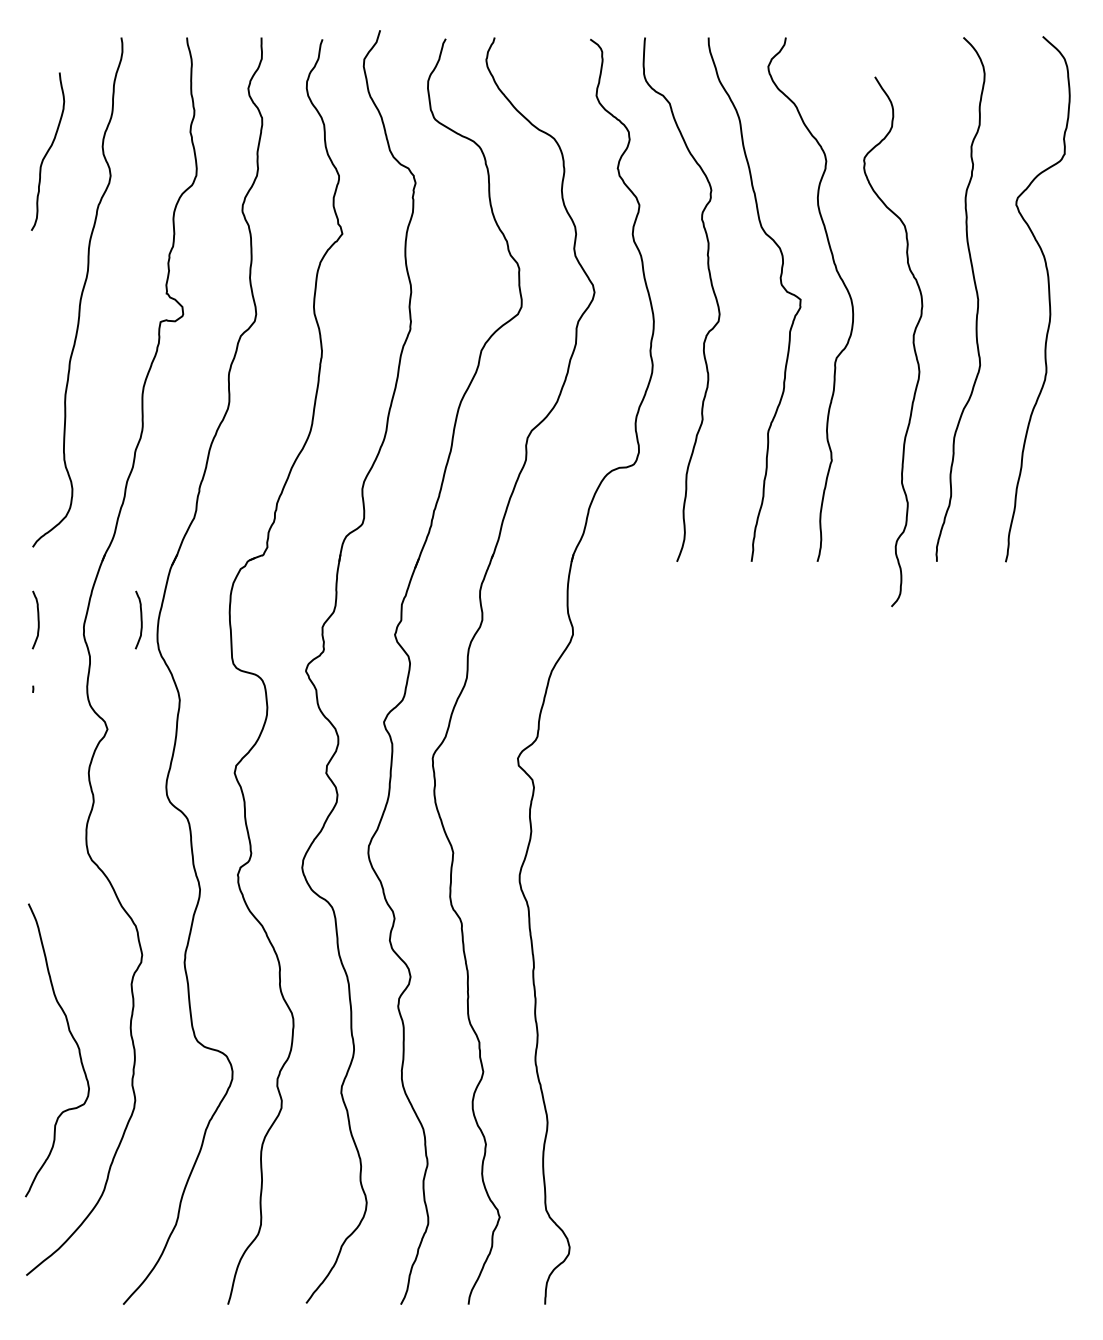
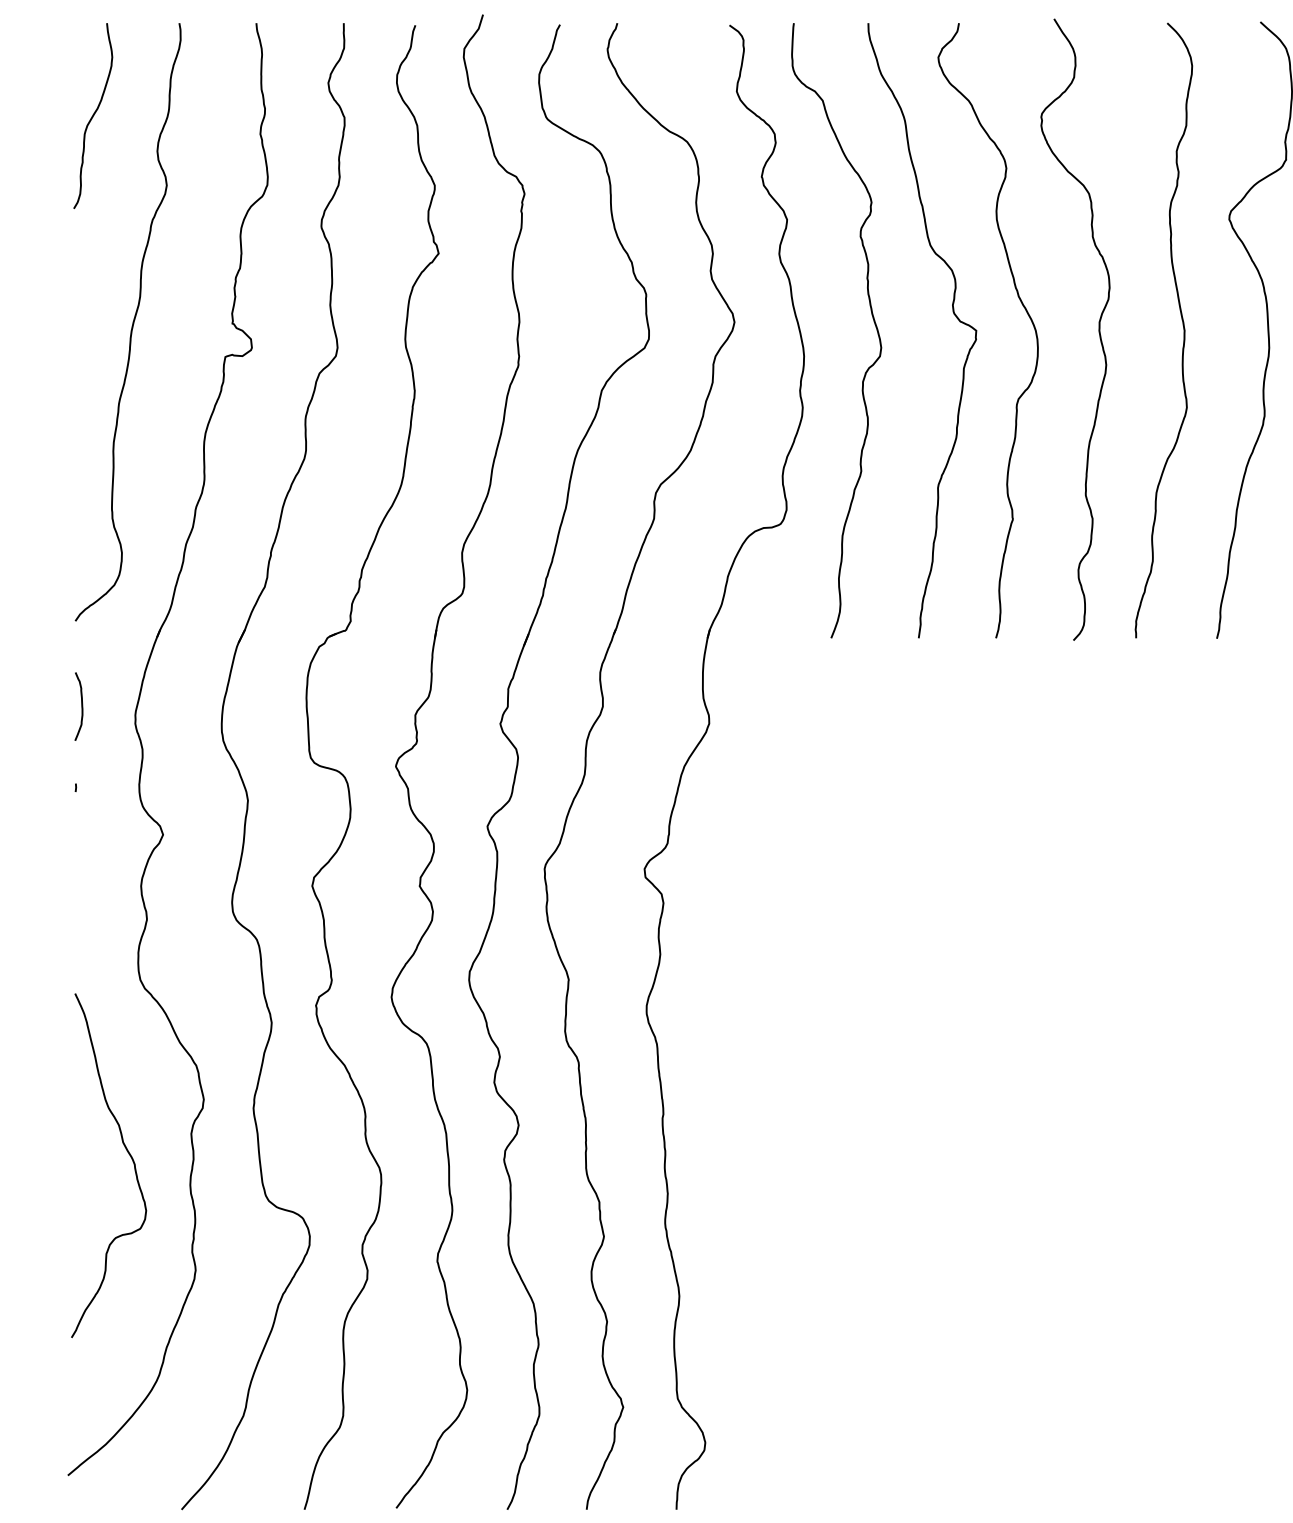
curve: (48, 151) -> (93, 115), moved
curve: (912, 341) -> (1098, 329), moved
curve: (140, 619) -> (201, 705), removed
curve: (73, 1040) -> (127, 1154), moved

